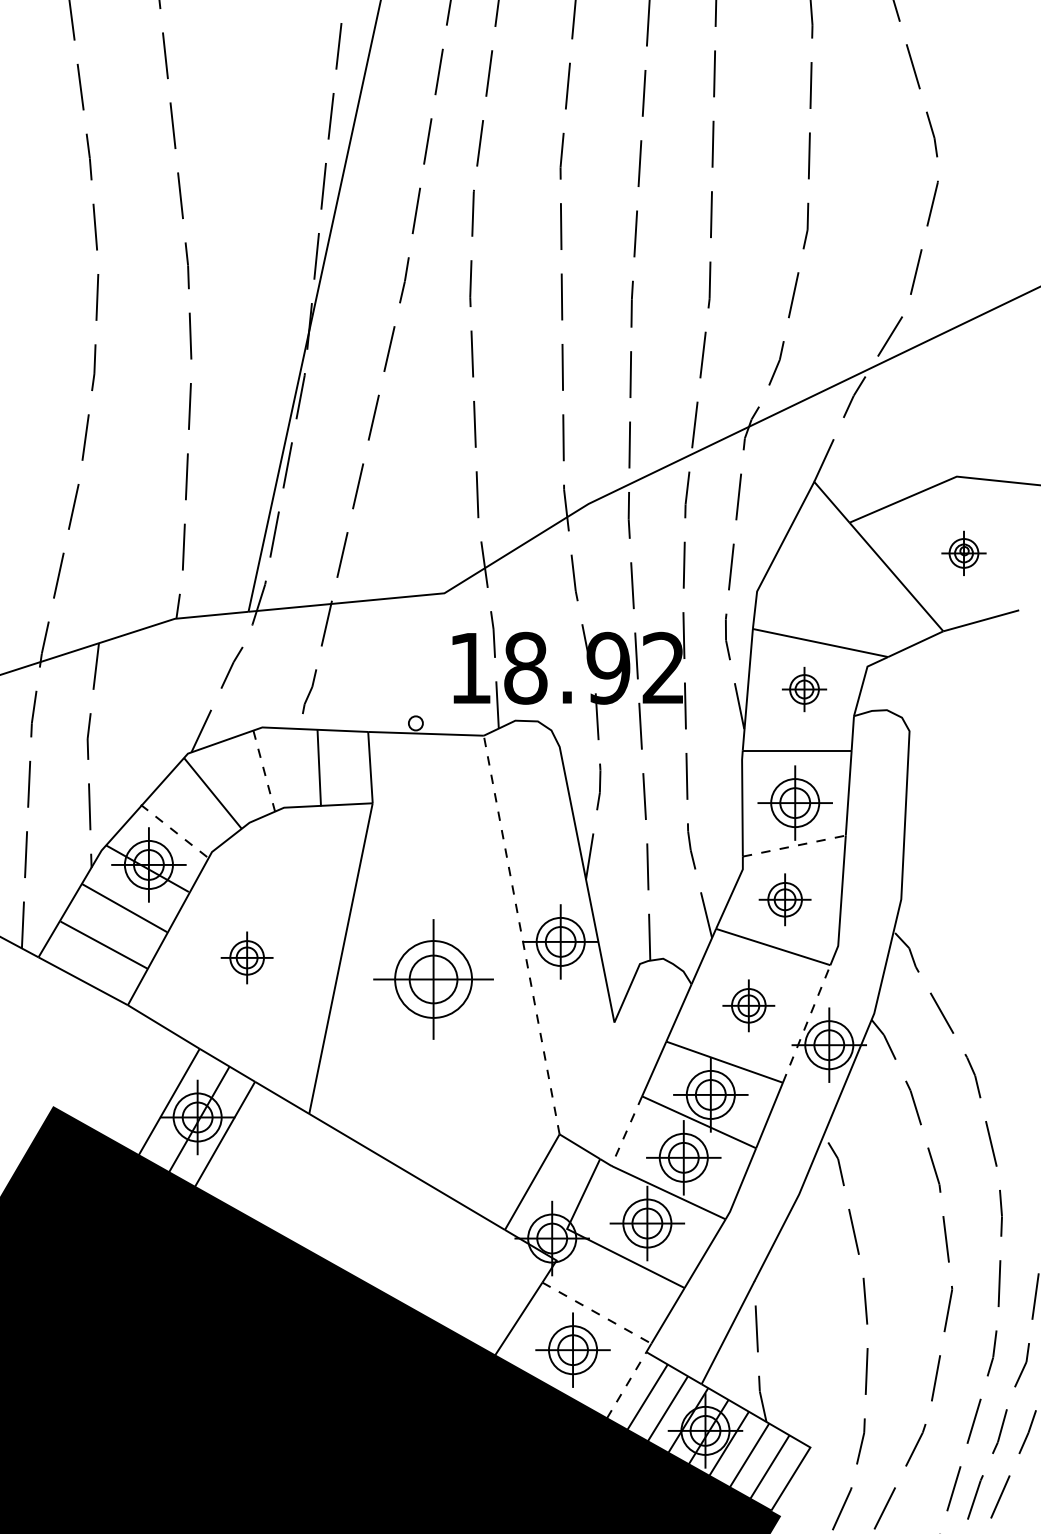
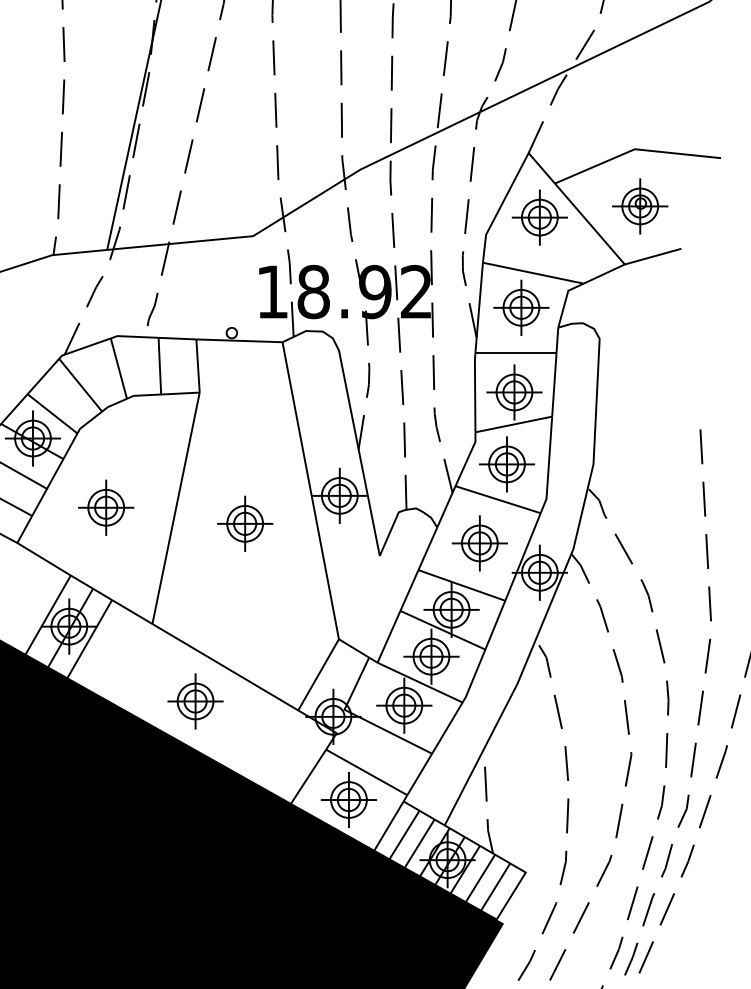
part: (963, 553) -> (639, 206), size x1.67
part: (828, 568) -> (539, 217), added
part: (804, 689) -> (521, 307), size x1.67
line: (264, 771) -> (119, 368), dashed -> solid
line: (175, 831) -> (52, 413), dashed -> solid
line: (794, 846) -> (513, 424), dashed -> solid
part: (784, 899) -> (506, 464), size x1.43
line: (521, 935) -> (310, 491), dashed -> solid
part: (246, 957) -> (105, 507), size x1.43
part: (433, 979) -> (244, 523), size x0.62
part: (748, 1005) -> (479, 543), size x1.43
line: (806, 1023) -> (522, 556), dashed -> solid
line: (626, 1131) -> (388, 637), dashed -> solid
part: (366, 1217) -> (195, 701), added
line: (597, 1313) -> (367, 772), dashed -> solid
line: (626, 1385) -> (388, 826), dashed -> solid

